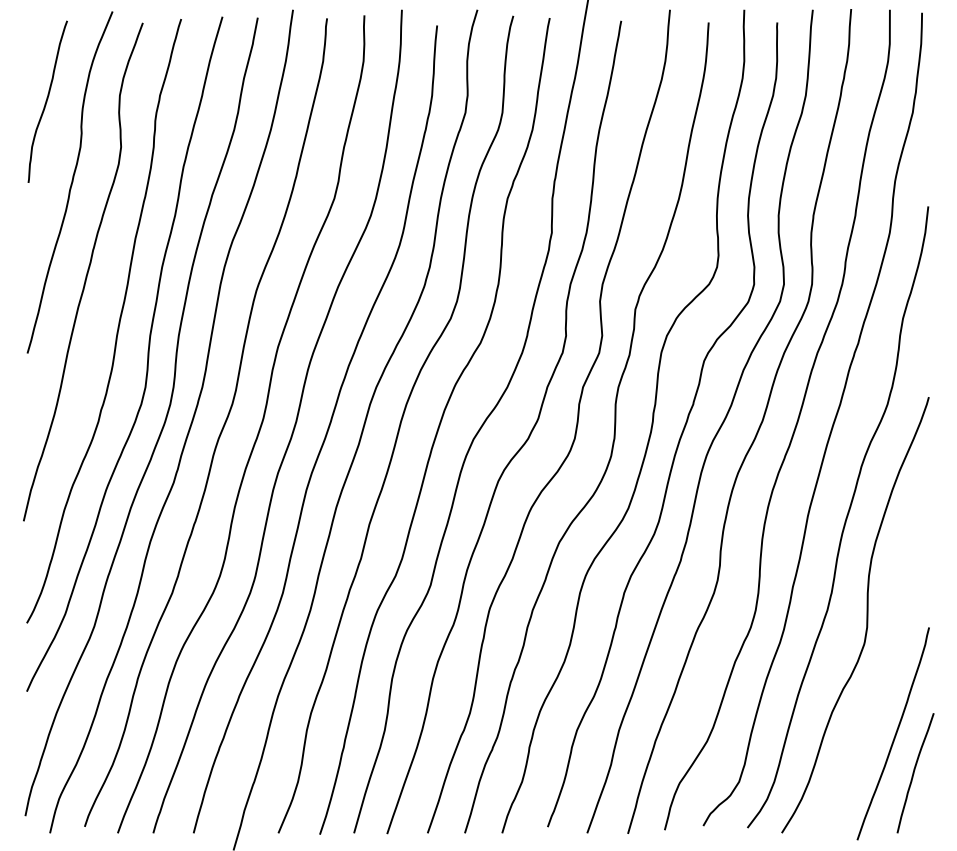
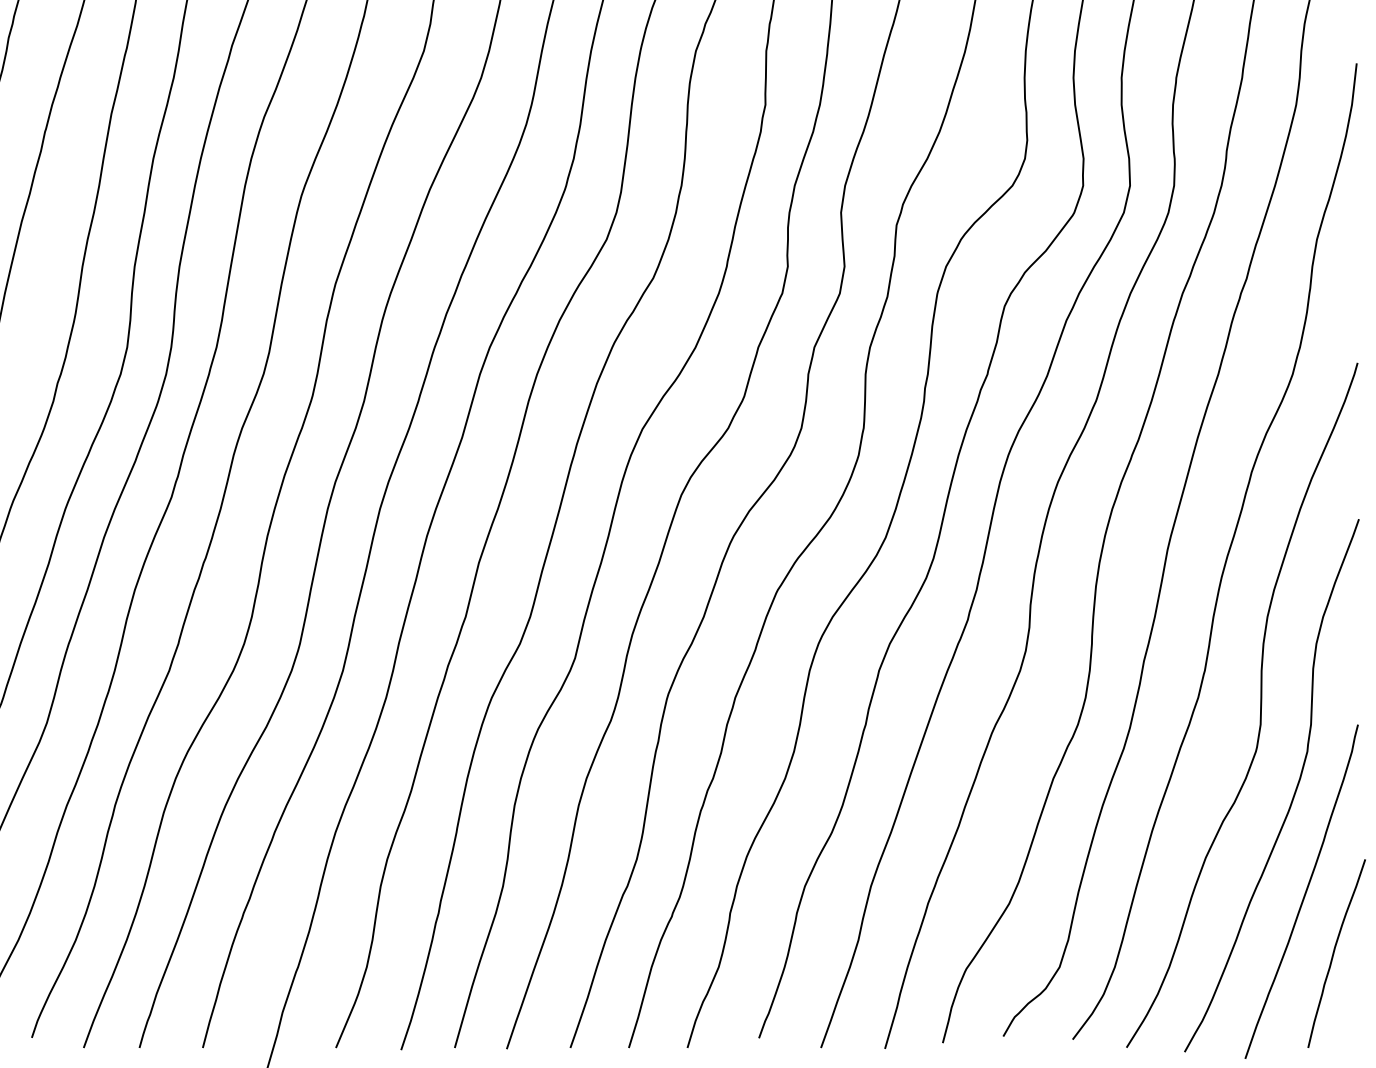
curve: (888, 669) -> (1294, 790), added

